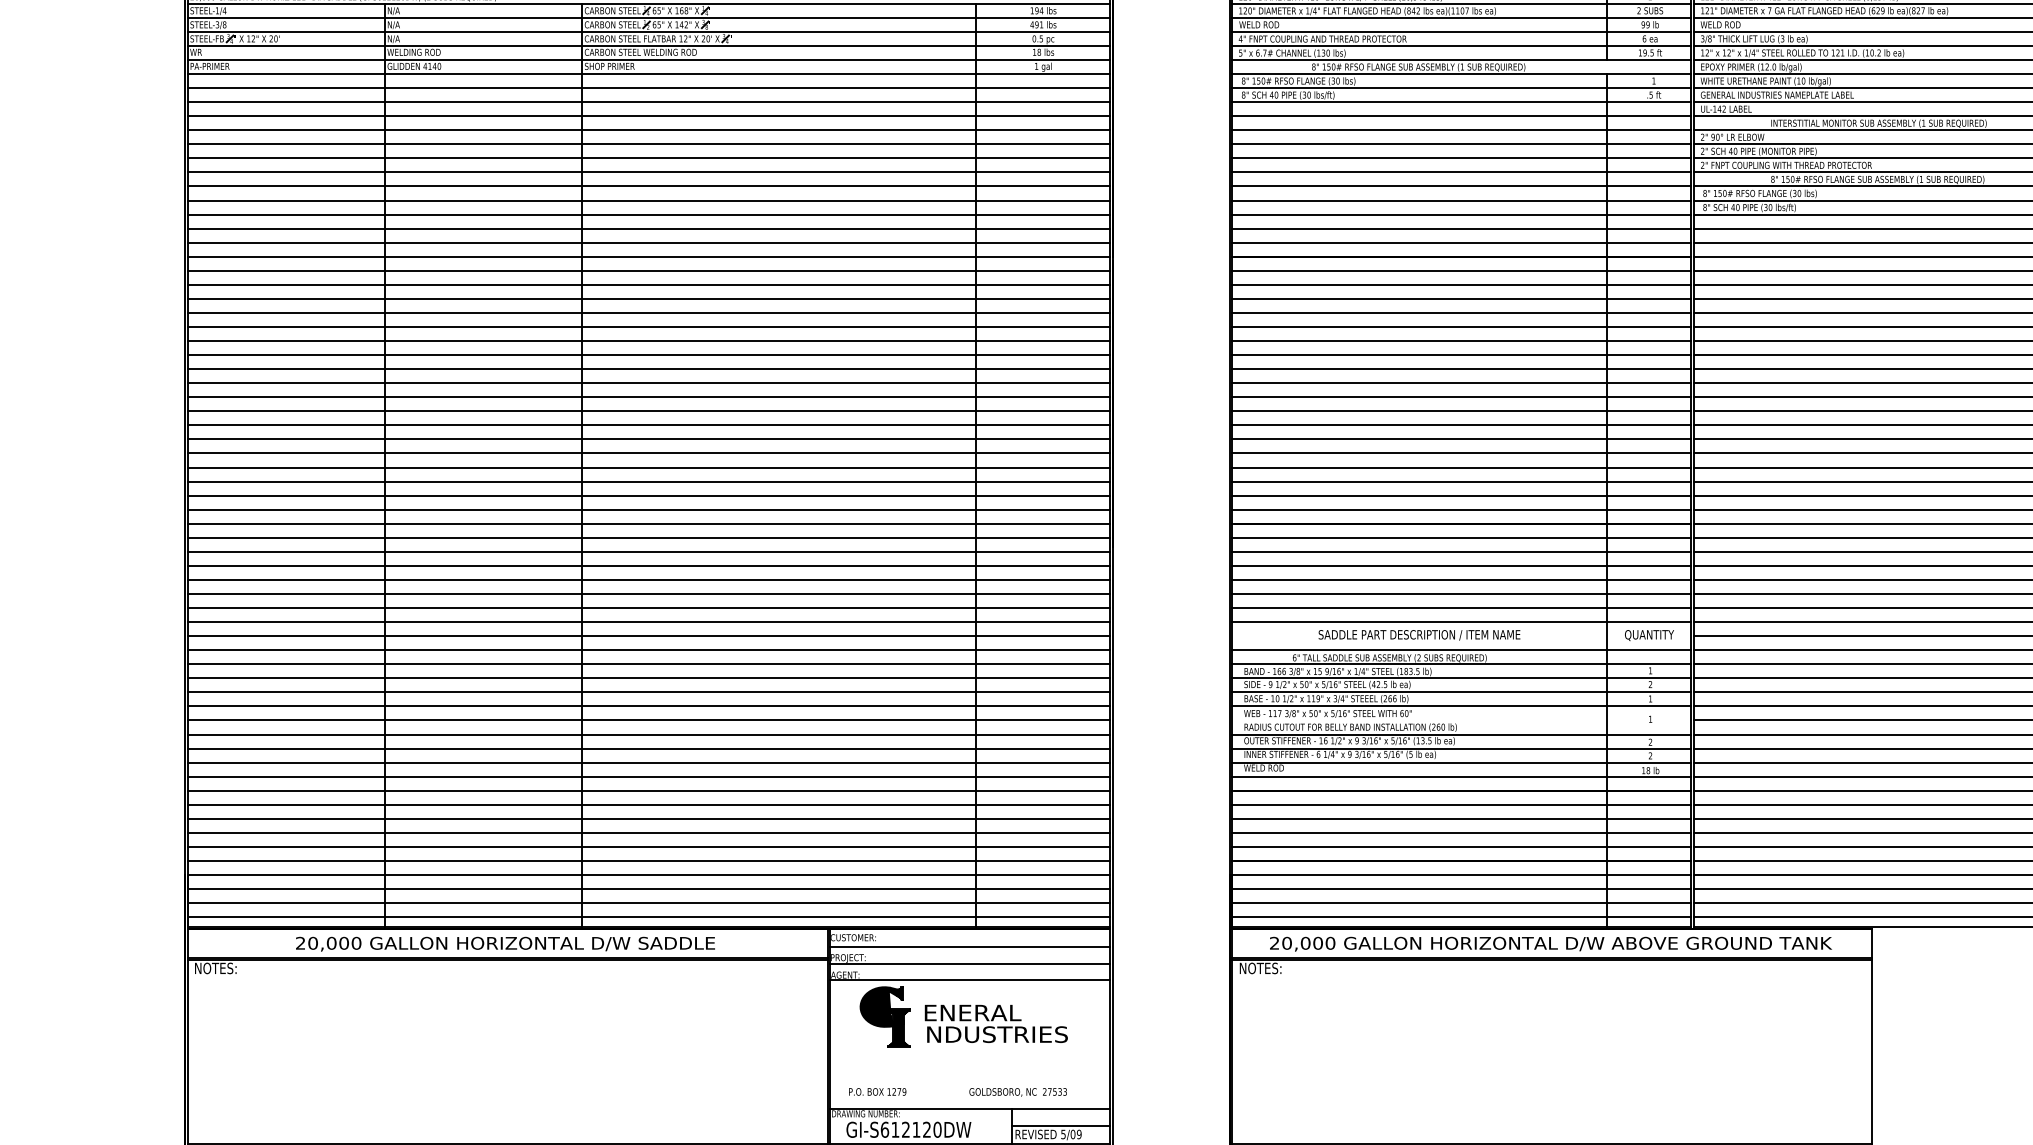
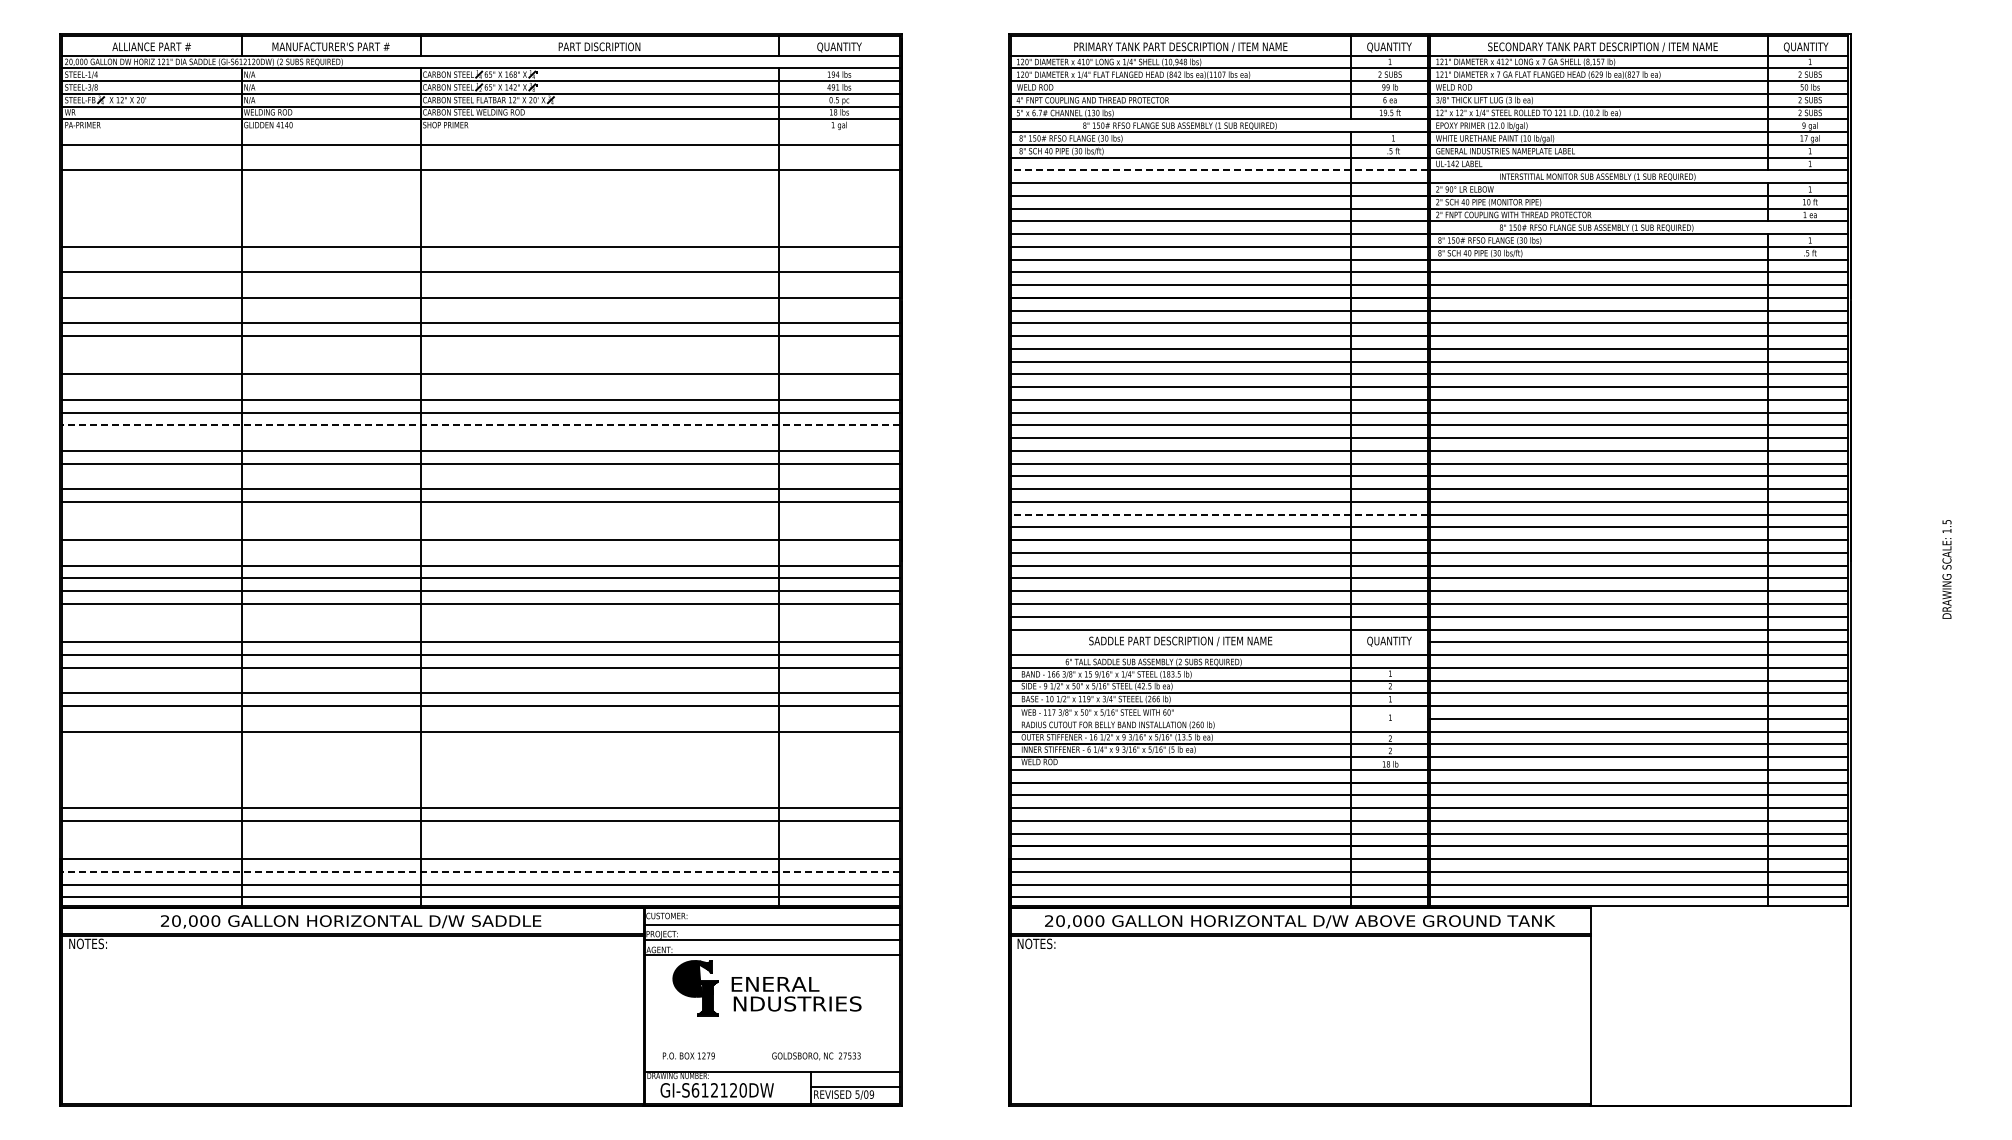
line: (649, 74) -> (481, 132), removed
line: (649, 102) -> (481, 157), removed
line: (1461, 116) -> (1218, 170), solid -> dashed
line: (649, 130) -> (481, 183), removed
line: (649, 143) -> (481, 195), removed
line: (649, 158) -> (481, 208), removed
line: (649, 172) -> (481, 221), removed
line: (649, 186) -> (481, 234), removed
line: (649, 214) -> (481, 259), removed
line: (649, 243) -> (481, 285), removed
line: (649, 270) -> (481, 310), removed
line: (649, 312) -> (481, 348), removed
line: (649, 326) -> (481, 361), removed
line: (649, 355) -> (481, 387), removed
line: (649, 397) -> (481, 425), solid -> dashed
line: (649, 411) -> (481, 438), removed
line: (649, 453) -> (481, 476), removed
line: (649, 495) -> (481, 514), removed
line: (1461, 495) -> (1218, 514), solid -> dashed
line: (649, 509) -> (481, 527), removed
line: (649, 537) -> (481, 552), removed
line: (649, 607) -> (481, 616), removed
line: (649, 622) -> (481, 629), removed
line: (649, 678) -> (481, 680), removed
line: (649, 720) -> (481, 718), removed
line: (649, 748) -> (481, 744), removed
line: (649, 763) -> (481, 757), removed
line: (649, 776) -> (481, 769), removed
line: (649, 790) -> (481, 782), removed
line: (649, 804) -> (481, 795), removed
line: (649, 846) -> (481, 833), removed
line: (649, 861) -> (481, 846), removed
line: (649, 888) -> (481, 871), solid -> dashed

